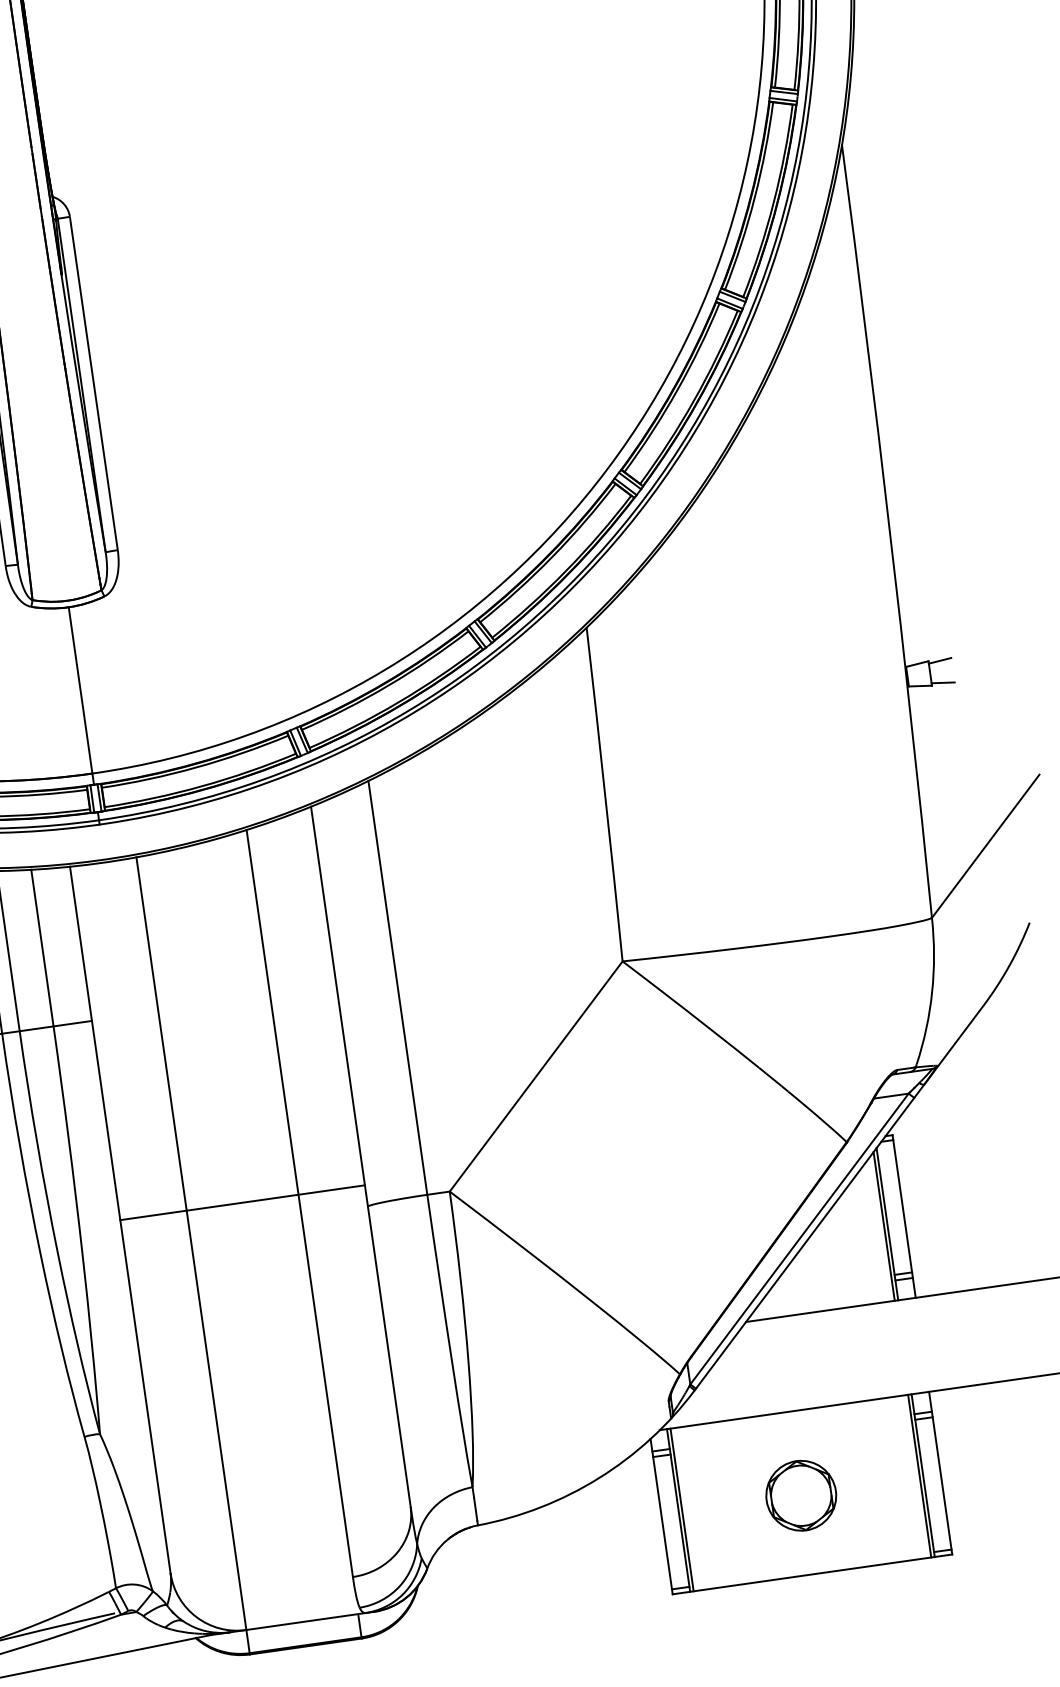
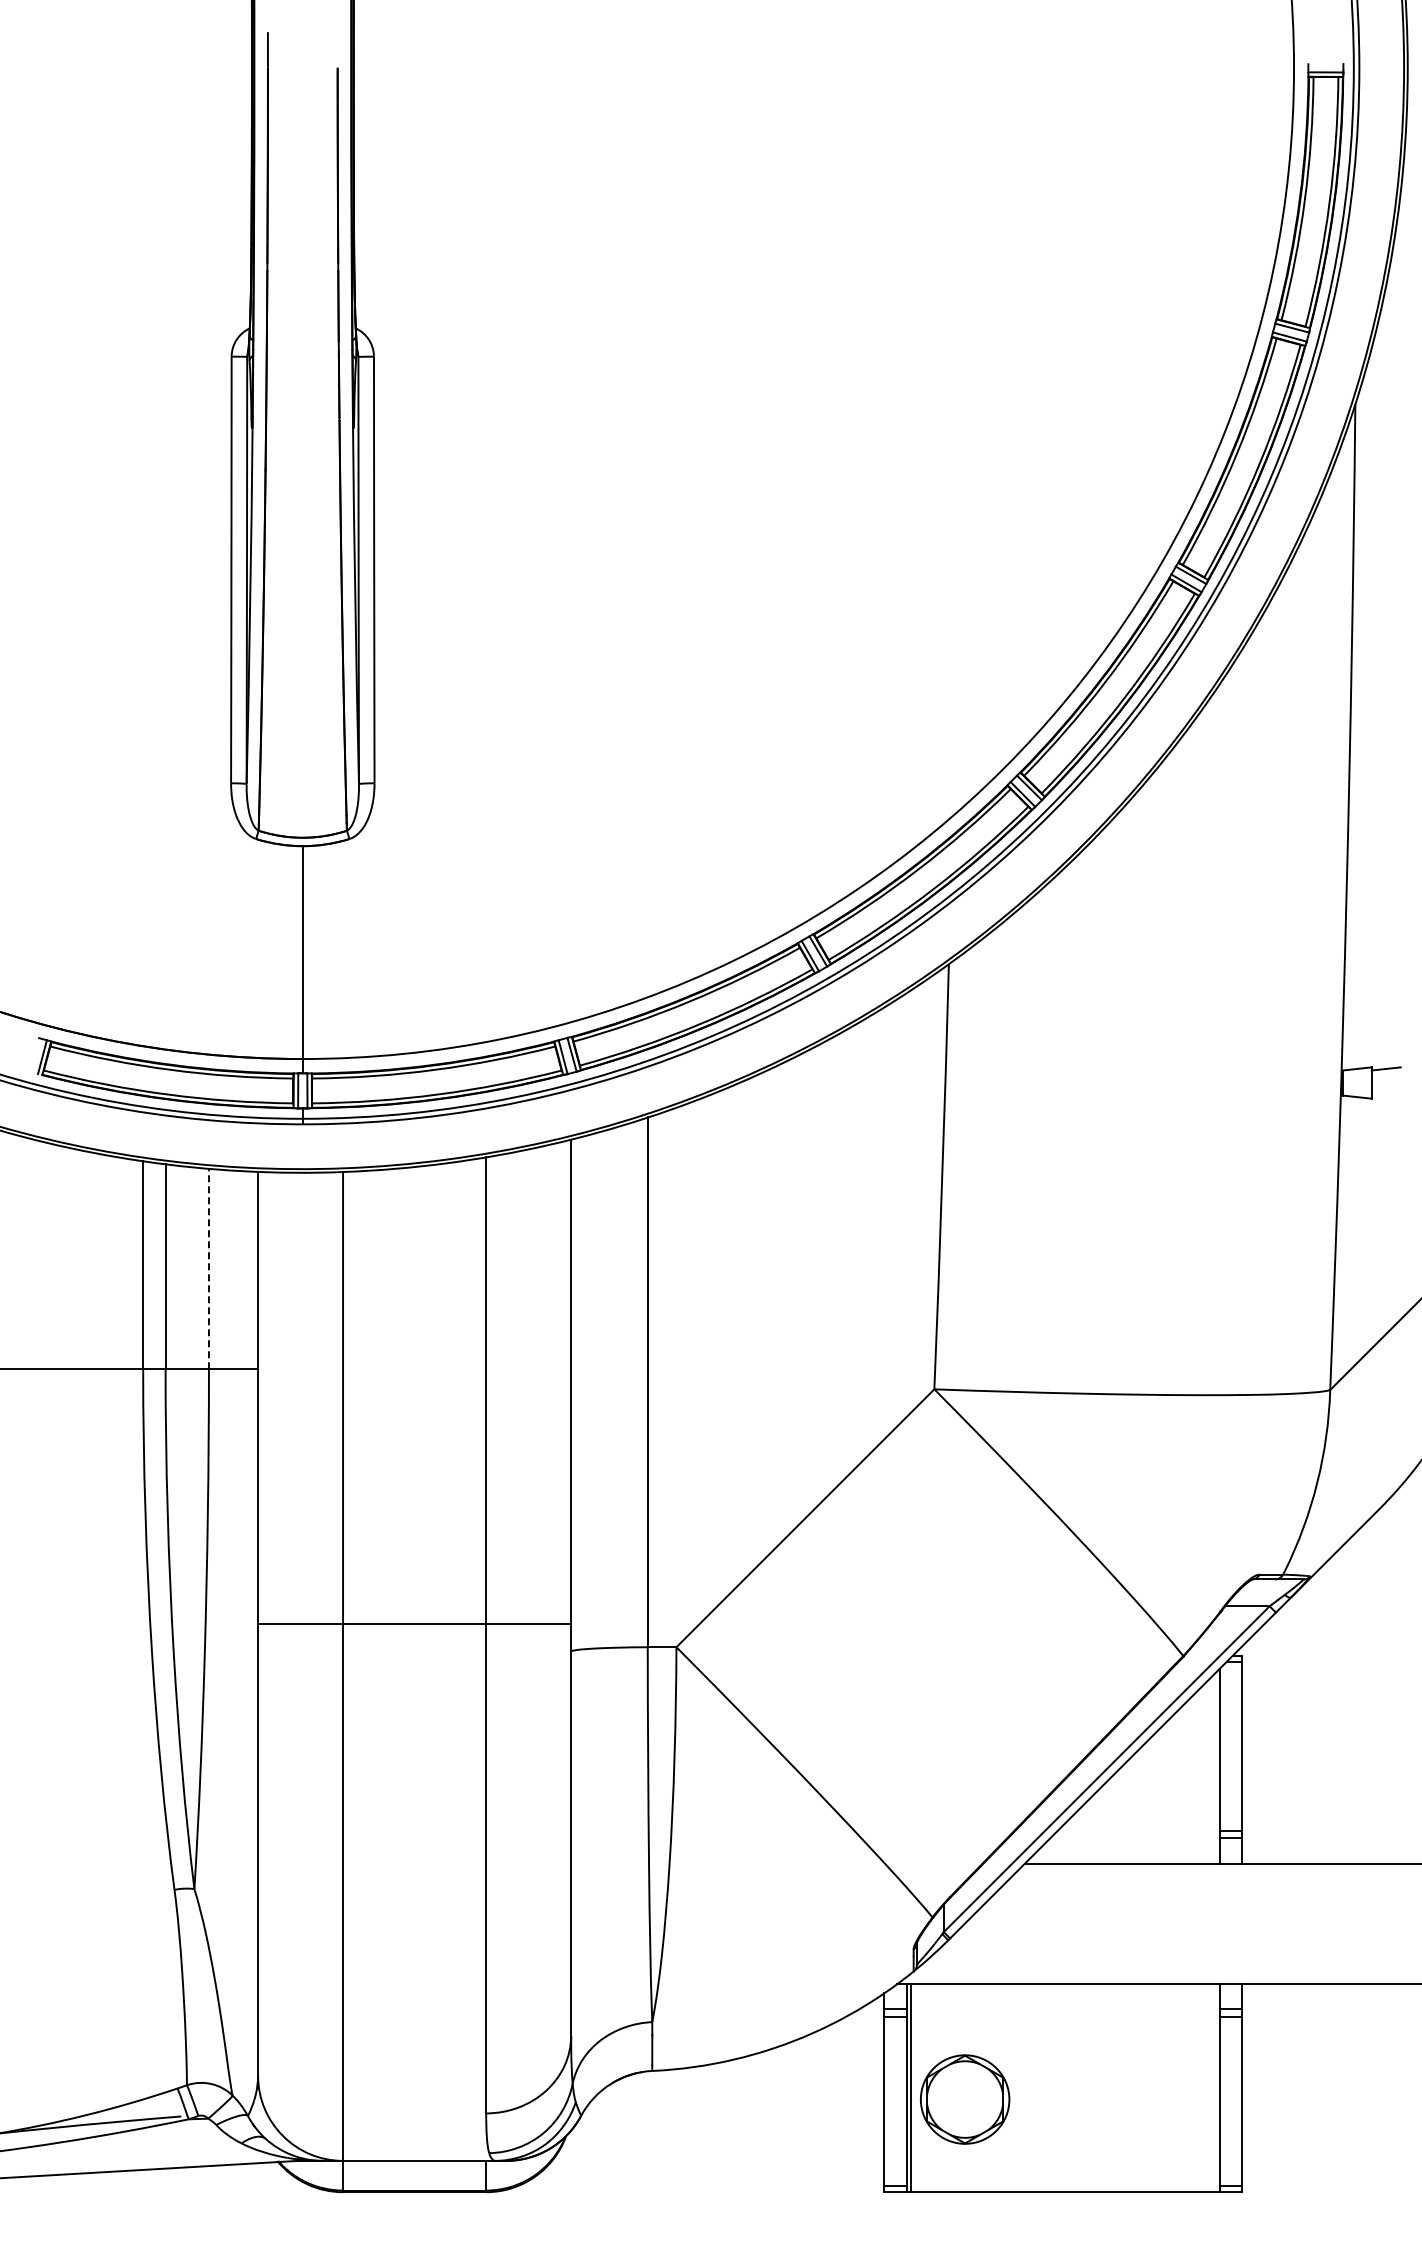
line: (942, 682) -> (1385, 1096), removed
line: (42, 947) -> (208, 1268), solid -> dashed
line: (884, 1226) -> (1215, 1768), removed
line: (919, 1476) -> (1215, 2088), removed
part: (801, 1495) -> (965, 2099), moved

